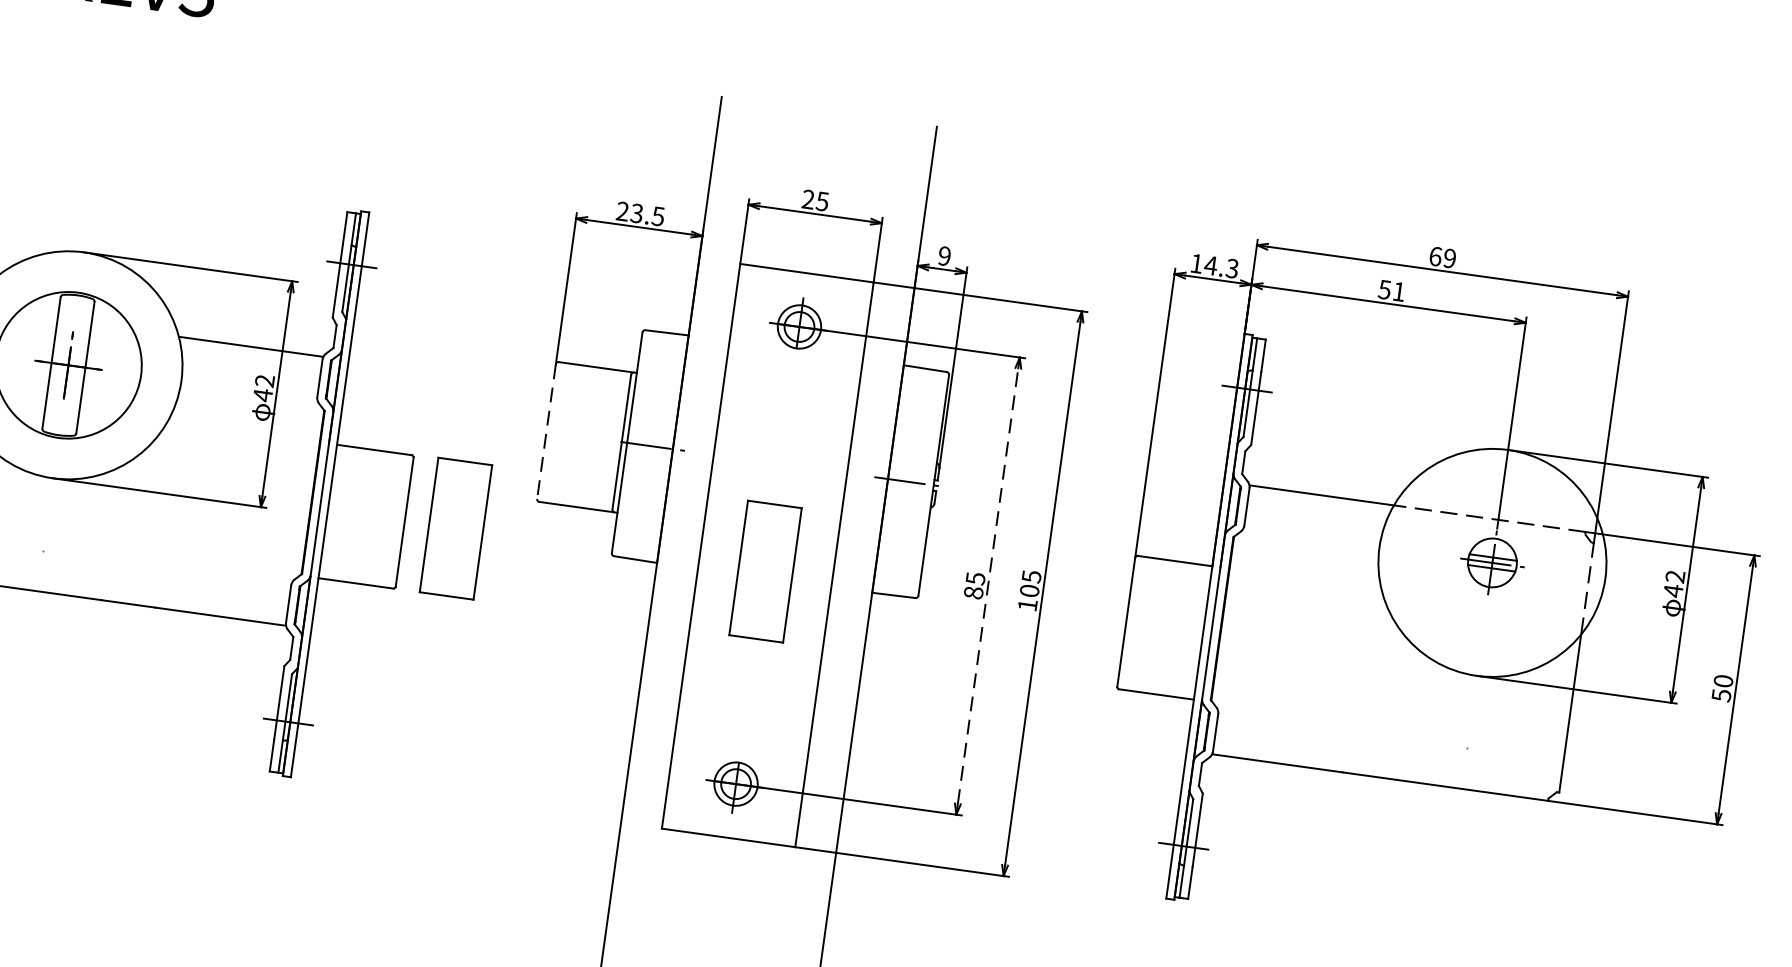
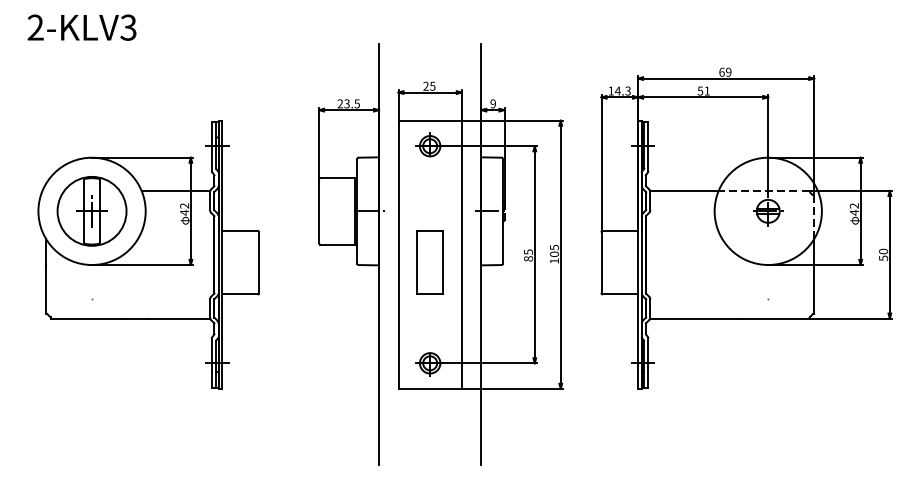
line: (547, 432) -> (319, 211), dashed -> solid
part: (454, 528) -> (282, 262), removed
line: (987, 585) -> (534, 254), dashed -> solid

